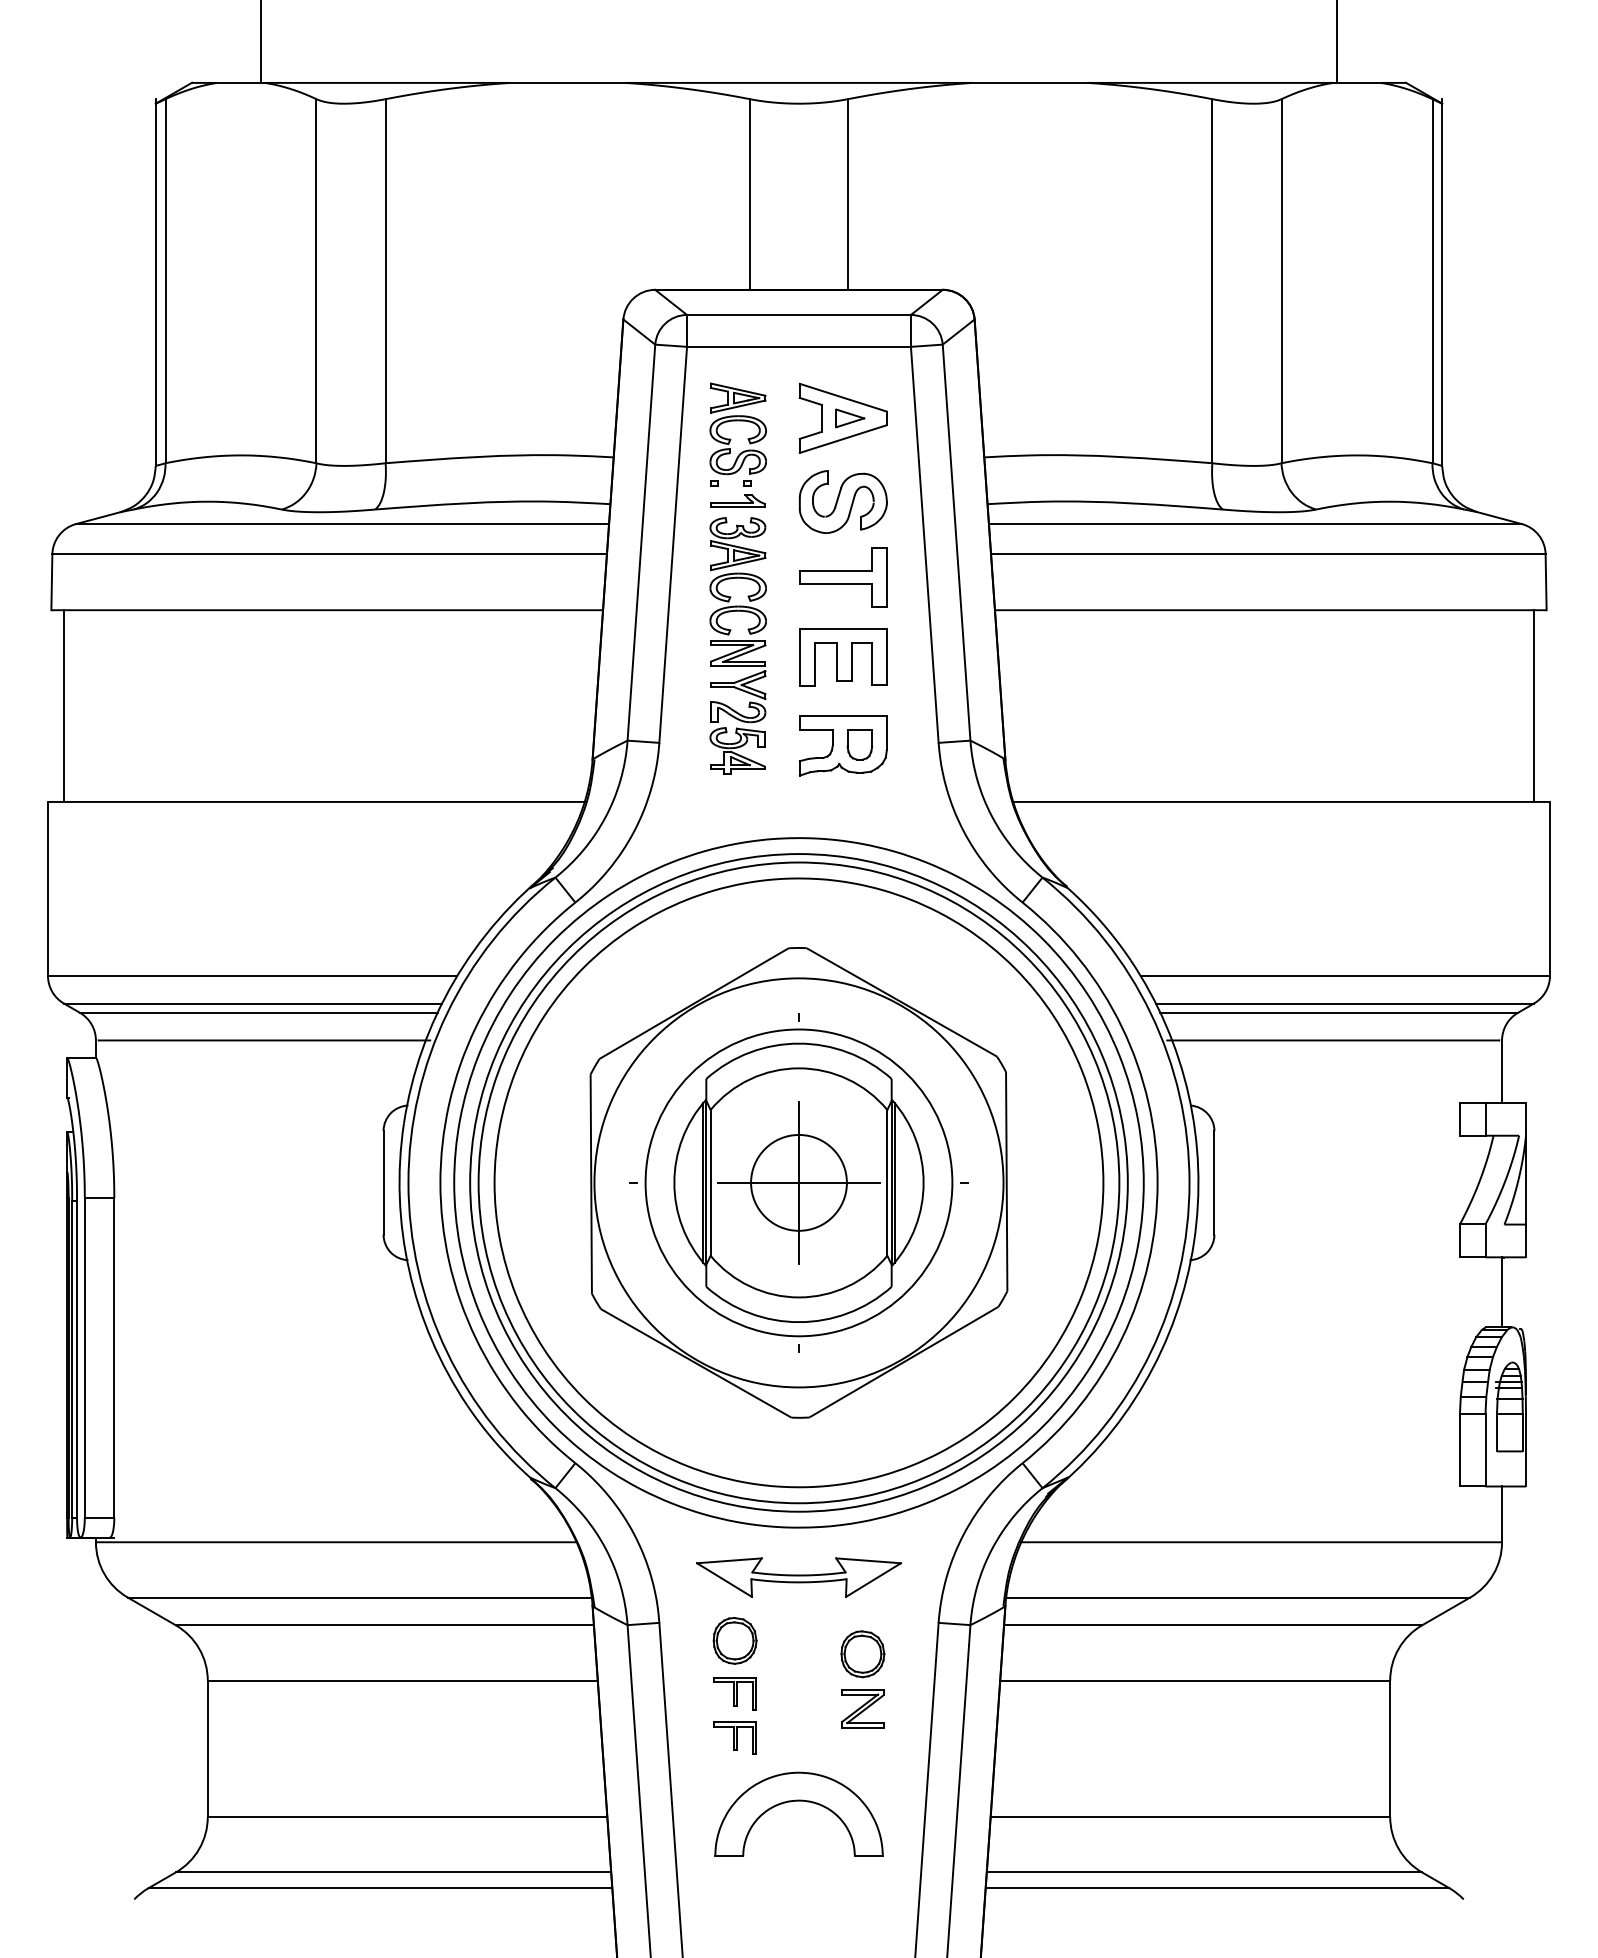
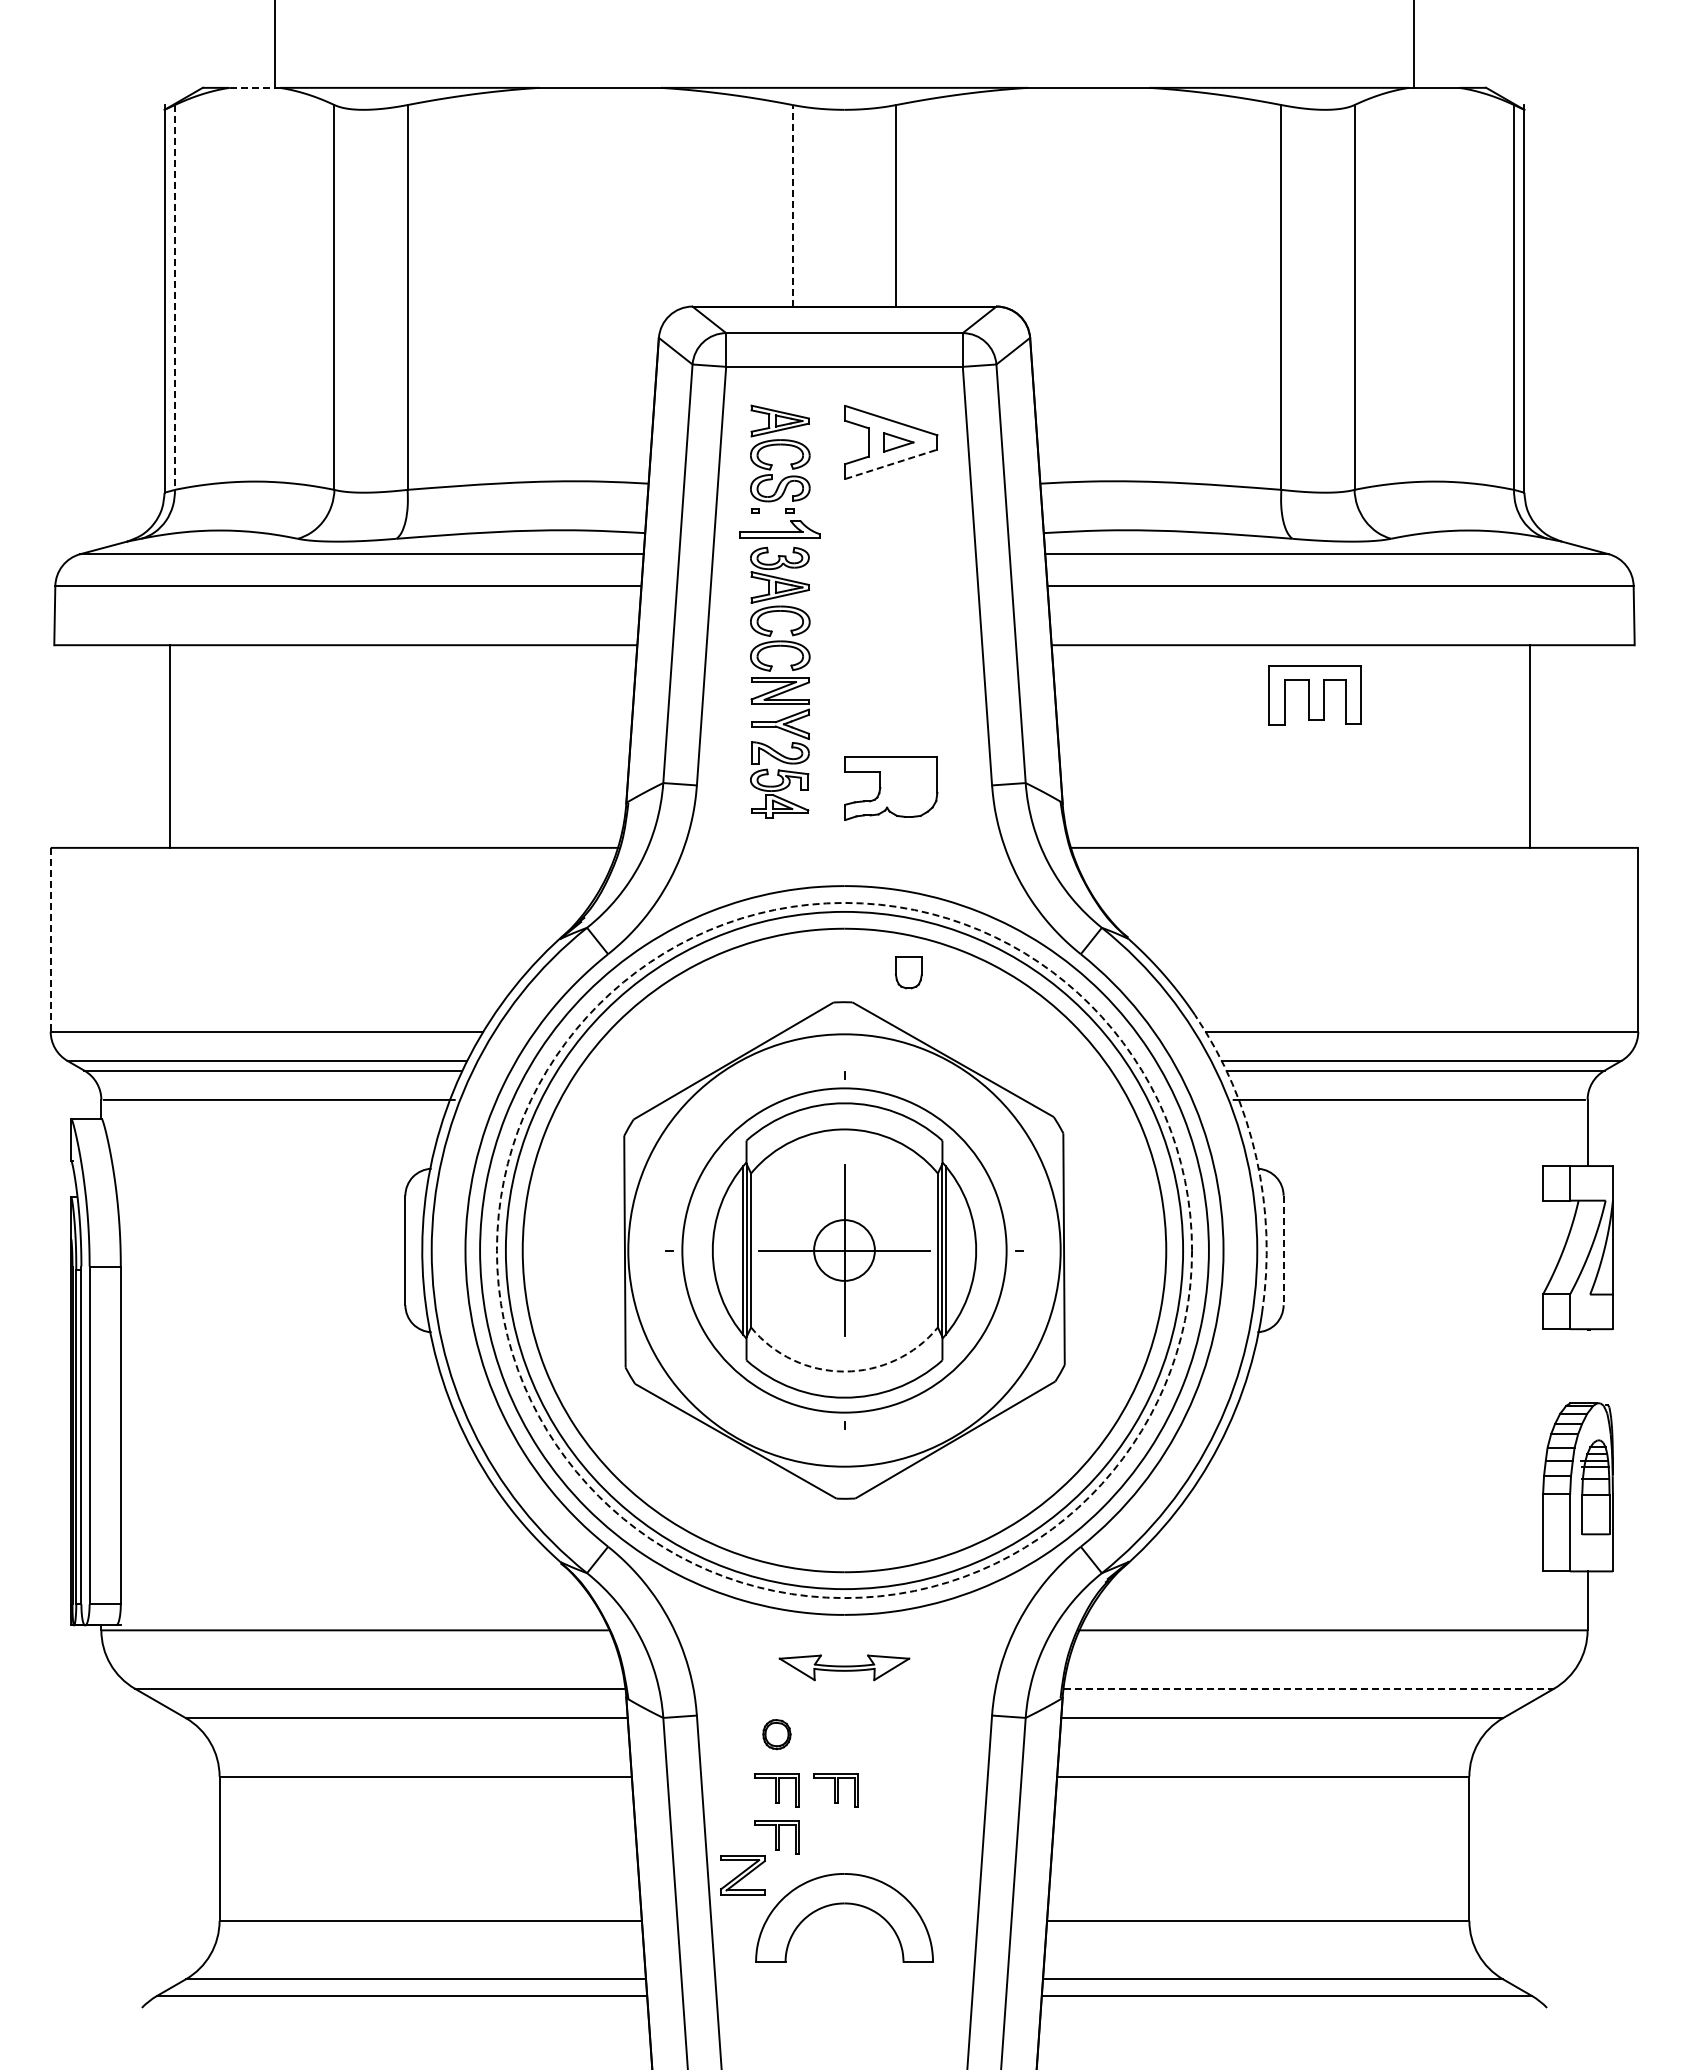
line: (241, 82) -> (255, 87), solid -> dashed
line: (749, 194) -> (792, 205), solid -> dashed
line: (165, 281) -> (174, 297), solid -> dashed
line: (843, 439) -> (891, 464), solid -> dashed
part: (738, 500) -> (780, 529), size x1.4
part: (843, 501) -> (891, 530), removed
part: (842, 577) -> (890, 610), removed
part: (842, 657) -> (1314, 695), moved
line: (63, 706) -> (169, 746), moved
line: (1534, 706) -> (1530, 746), moved
part: (859, 744) -> (908, 972), moved
line: (47, 888) -> (50, 939), solid -> dashed
arc: (1188, 1094) -> (1256, 1157), solid -> dashed
circle: (799, 1182) -> (844, 1250), size x0.6
circle: (799, 1182) -> (844, 1250), solid -> dashed
line: (1214, 1182) -> (1283, 1250), solid -> dashed
line: (1501, 1292) -> (1587, 1366), removed
arc: (799, 1297) -> (844, 1371), solid -> dashed
part: (799, 1577) -> (844, 1667), size x0.6
line: (1238, 1597) -> (1309, 1688), solid -> dashed
part: (734, 1640) -> (776, 1734), size x0.6
part: (862, 1654) -> (911, 1748), removed
part: (790, 1693) -> (835, 1790), added
part: (862, 1708) -> (742, 1875), moved

